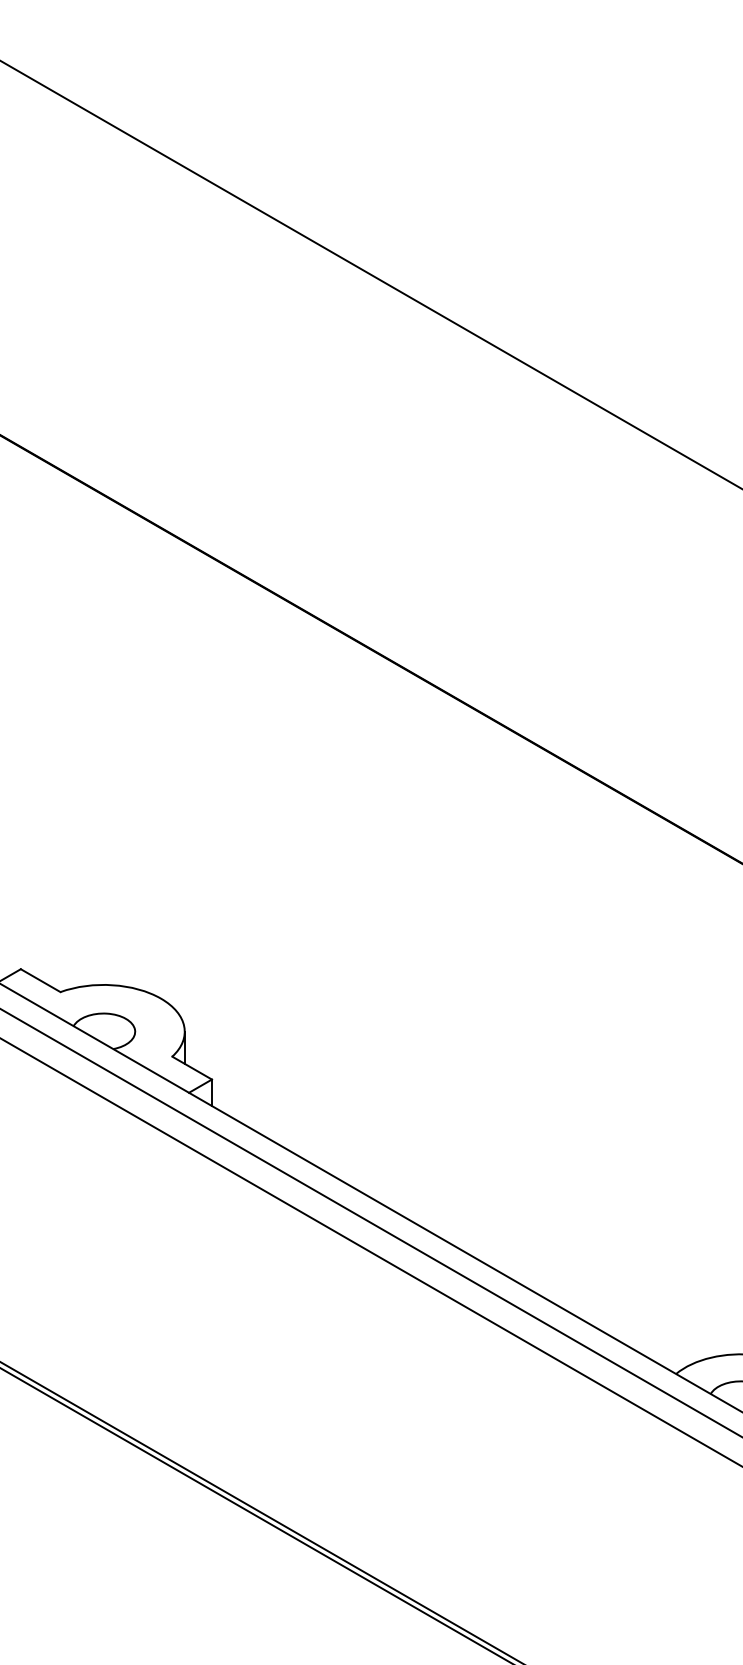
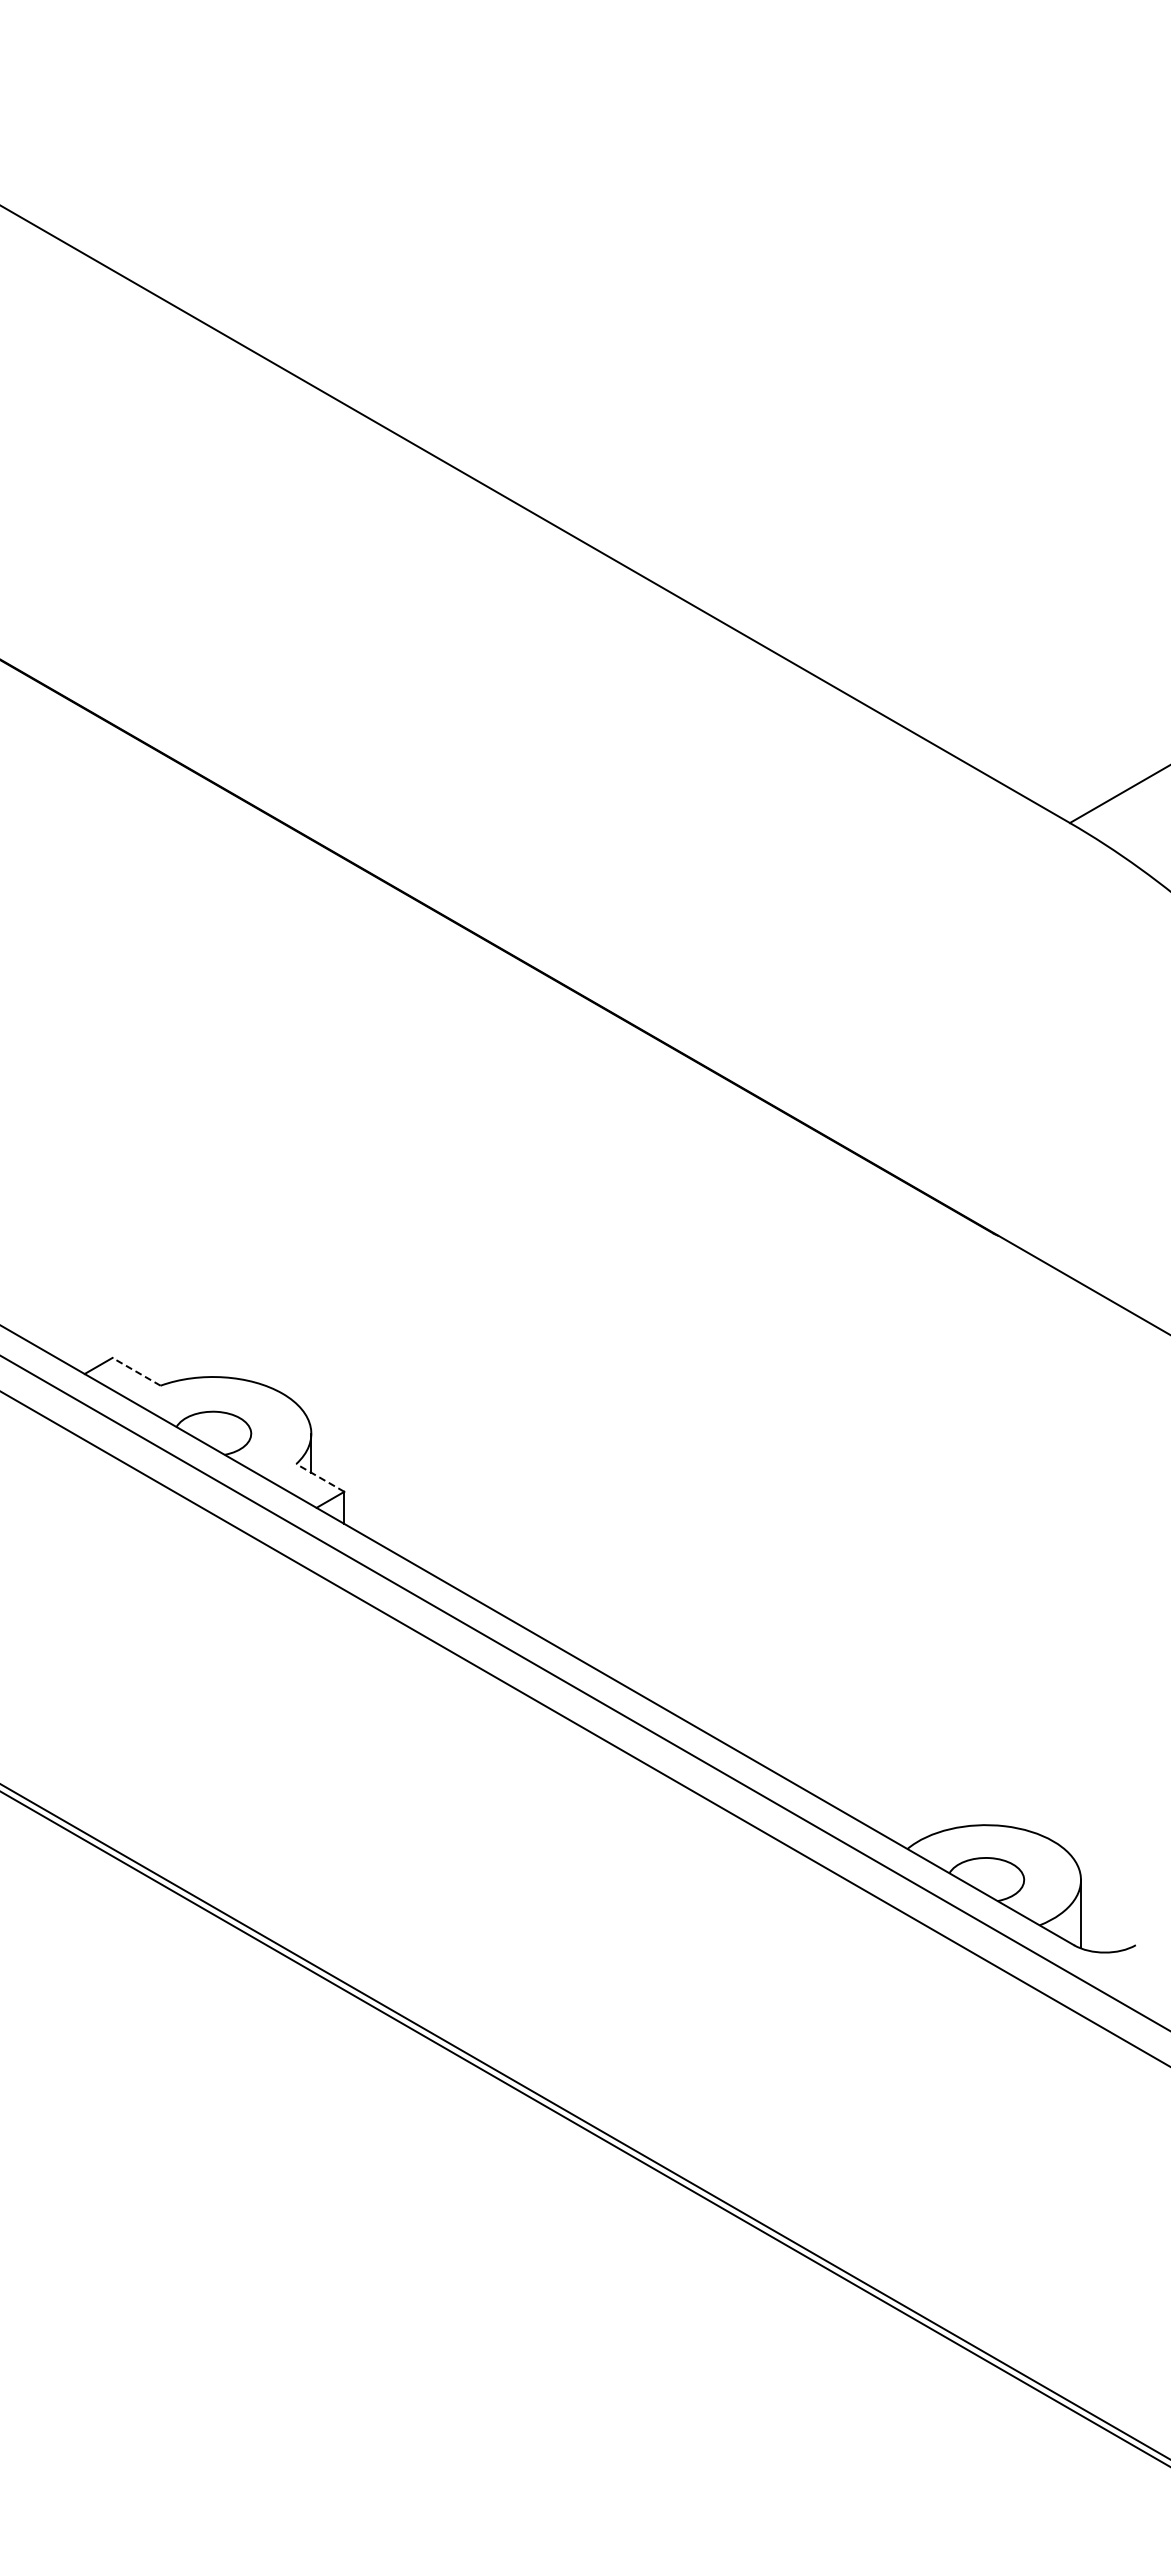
line: (40, 980) -> (136, 1371), solid -> dashed
line: (192, 1067) -> (320, 1477), solid -> dashed

